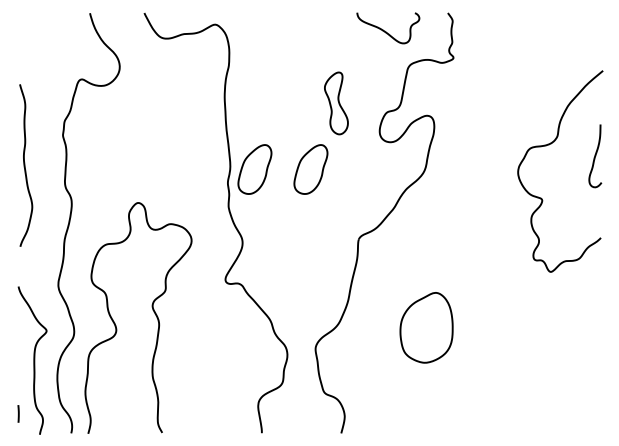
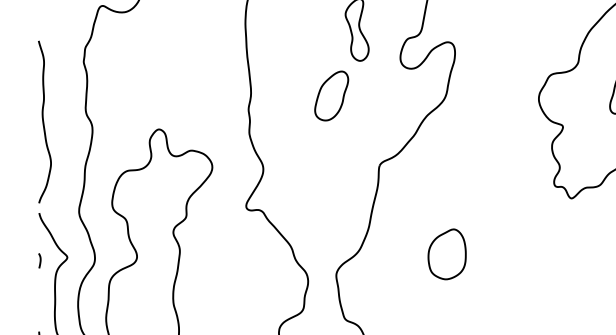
curve: (25, 165) -> (44, 122), moved
part: (254, 169) -> (275, 96), removed
part: (425, 327) -> (446, 254), size x0.71
curve: (19, 333) -> (40, 260), added

